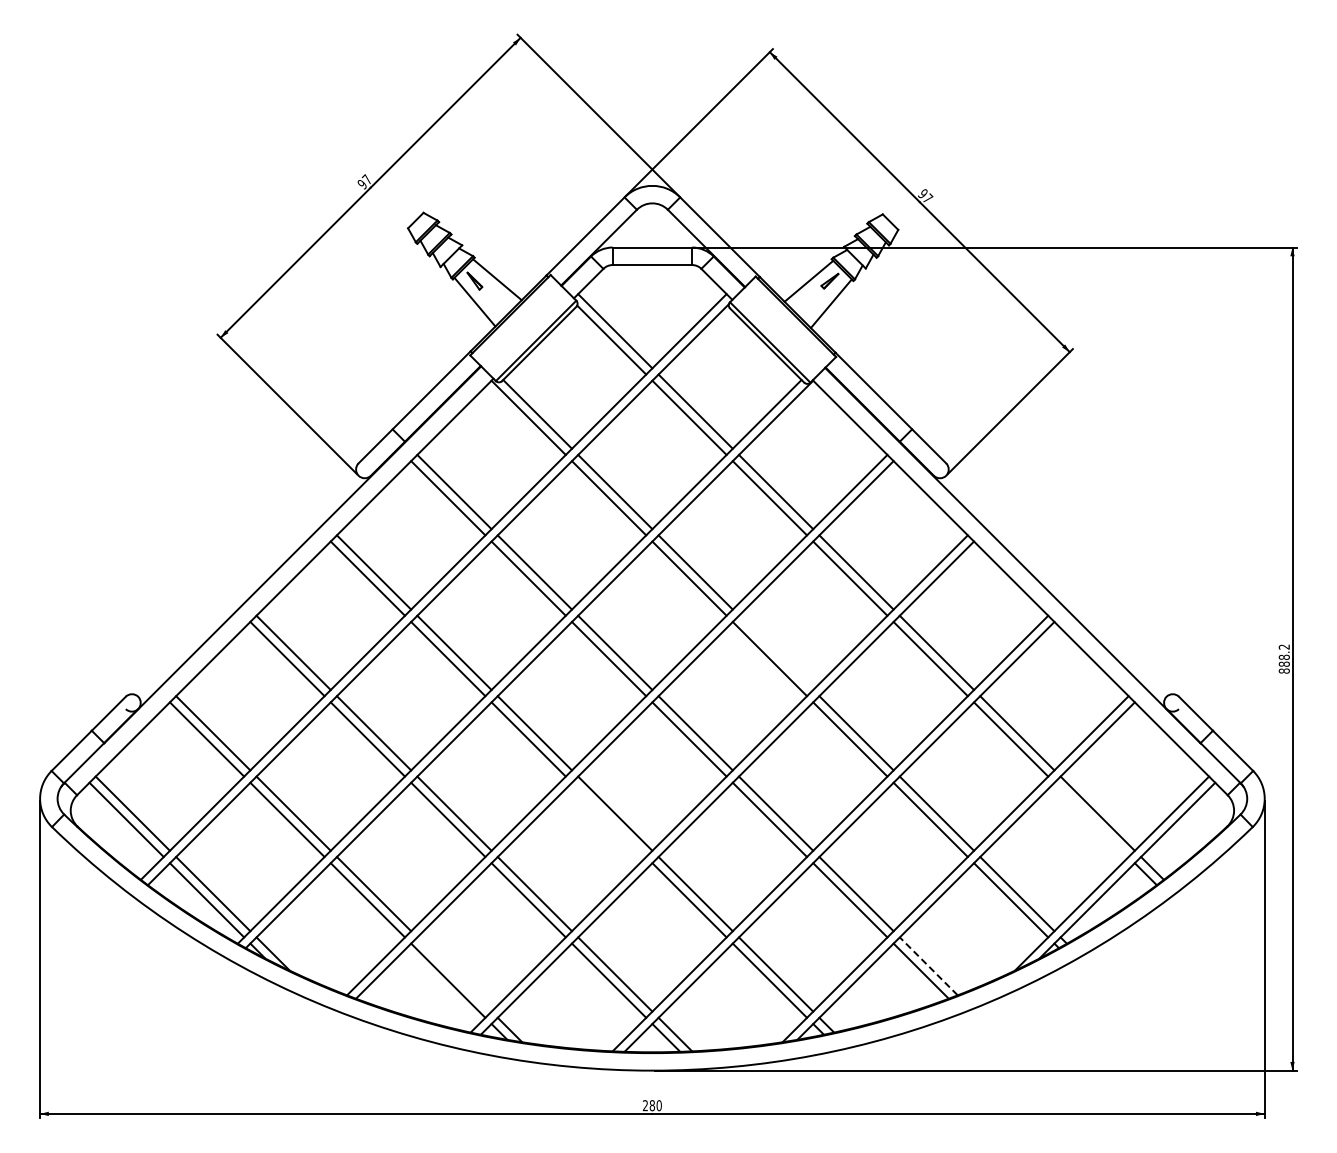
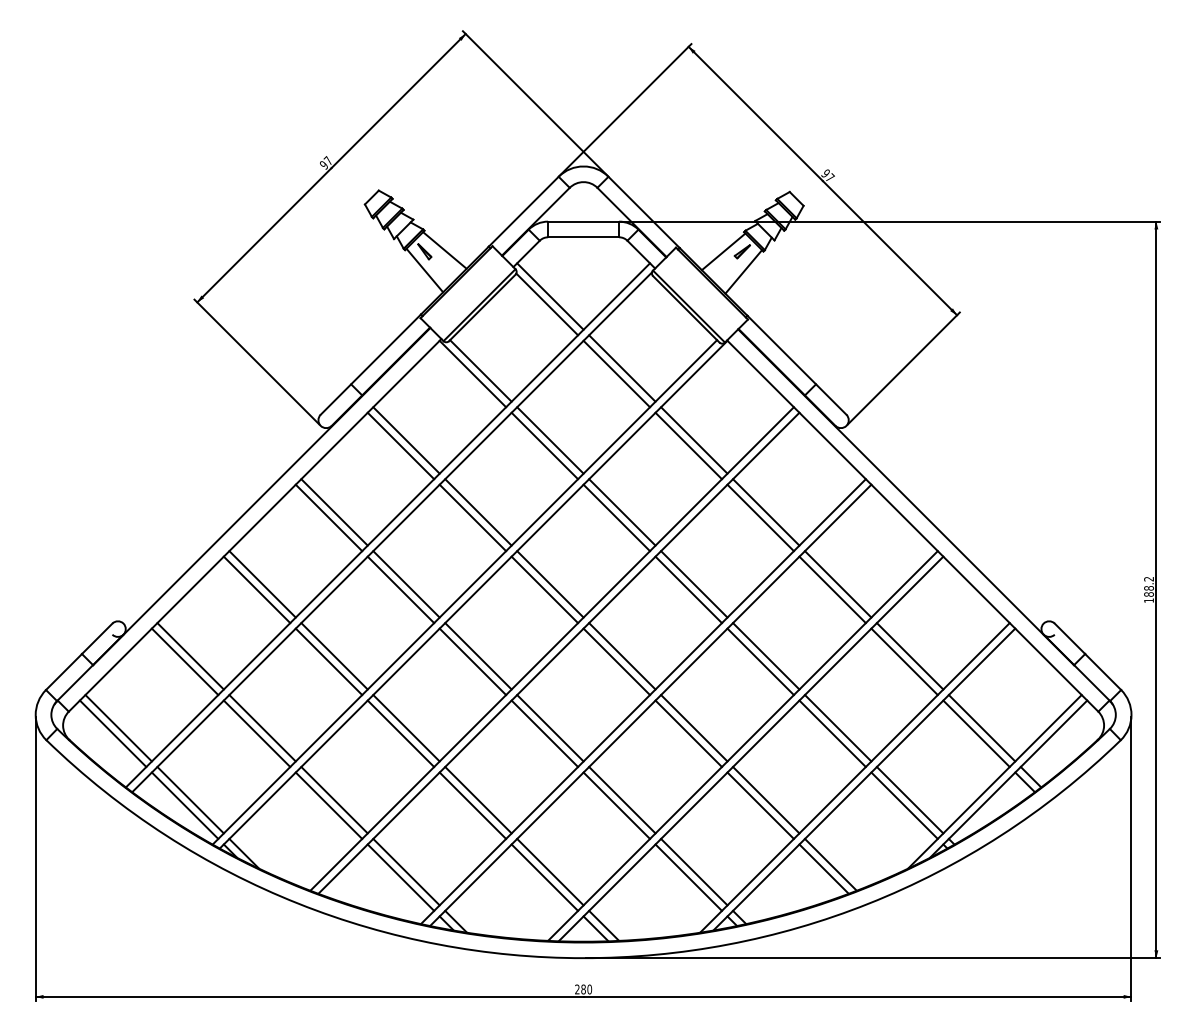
line: (776, 652) -> (694, 584), added
text: (1283, 670) -> (1148, 600), 888.2 -> 188.2
line: (609, 819) -> (545, 733), added
line: (1091, 819) -> (976, 733), added
line: (928, 966) -> (830, 864), dashed -> solid
line: (454, 974) -> (406, 872), added

